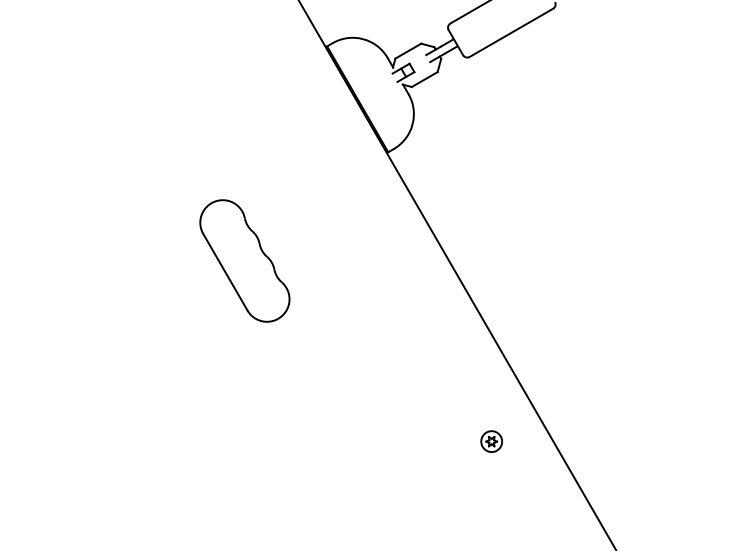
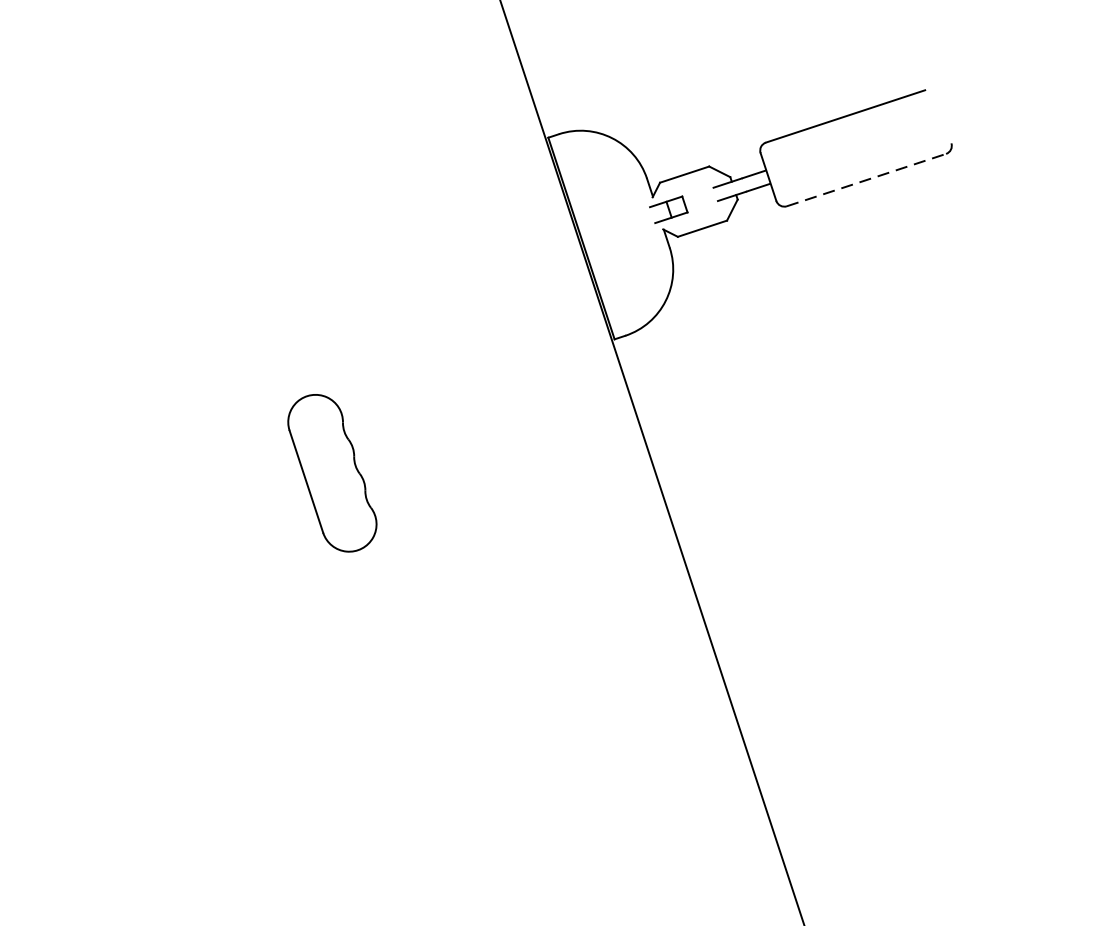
line: (511, 32) -> (866, 179), solid -> dashed
part: (244, 260) -> (331, 472), size x0.7
part: (491, 441) -> (687, 867), removed

